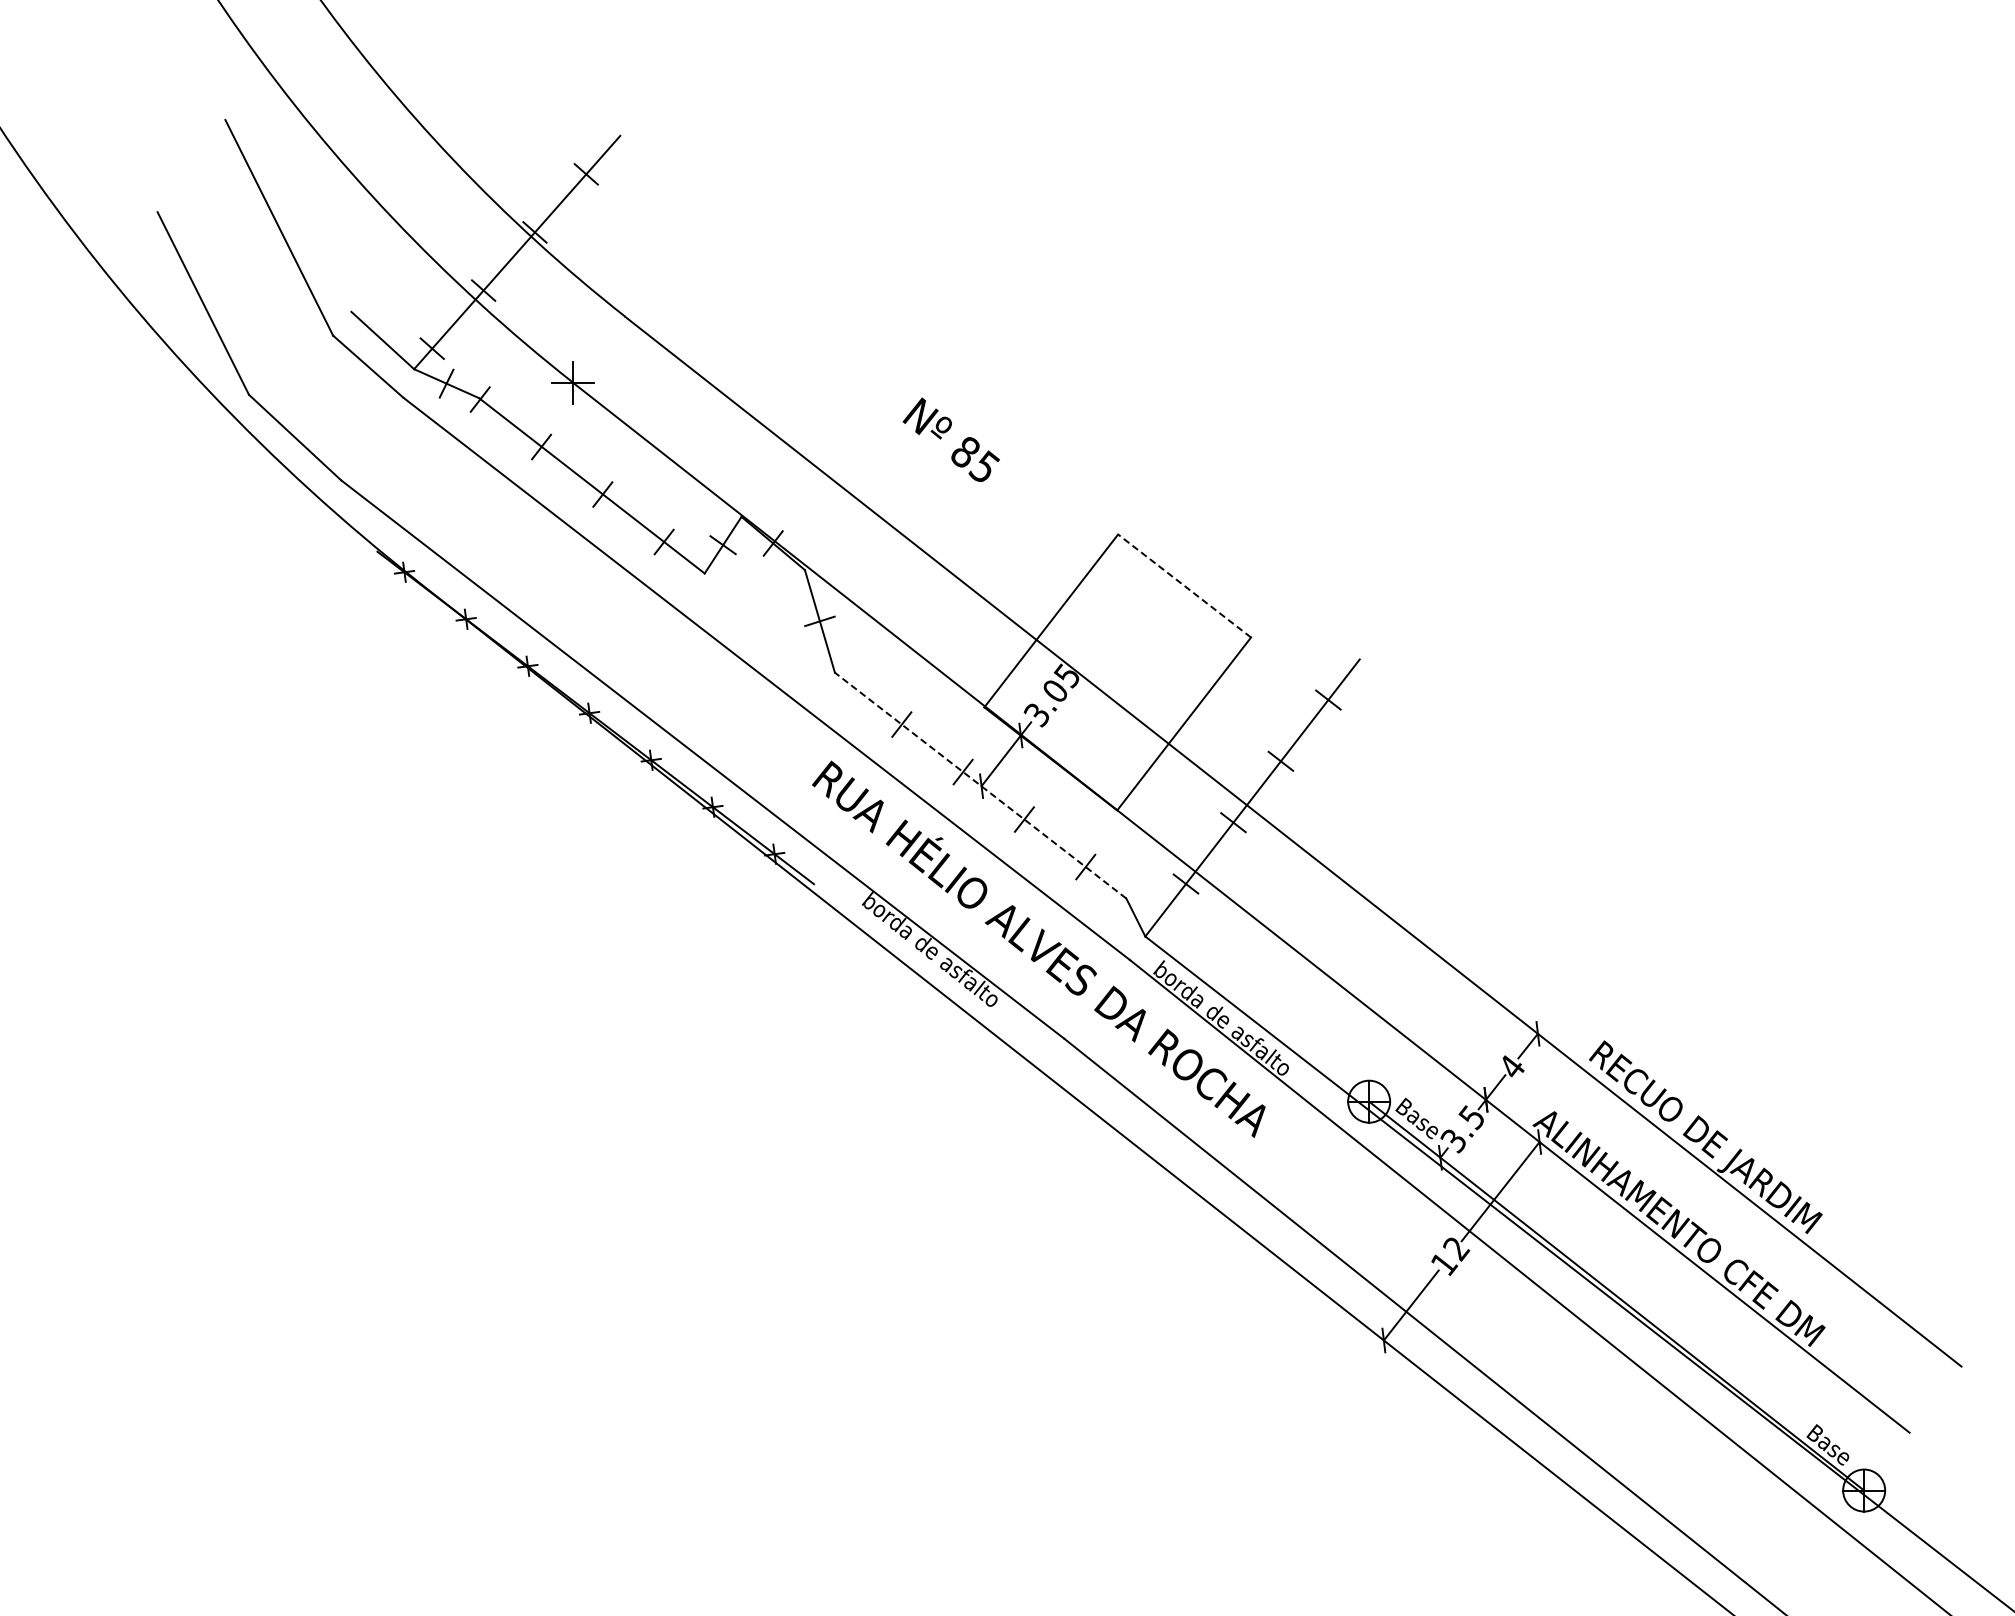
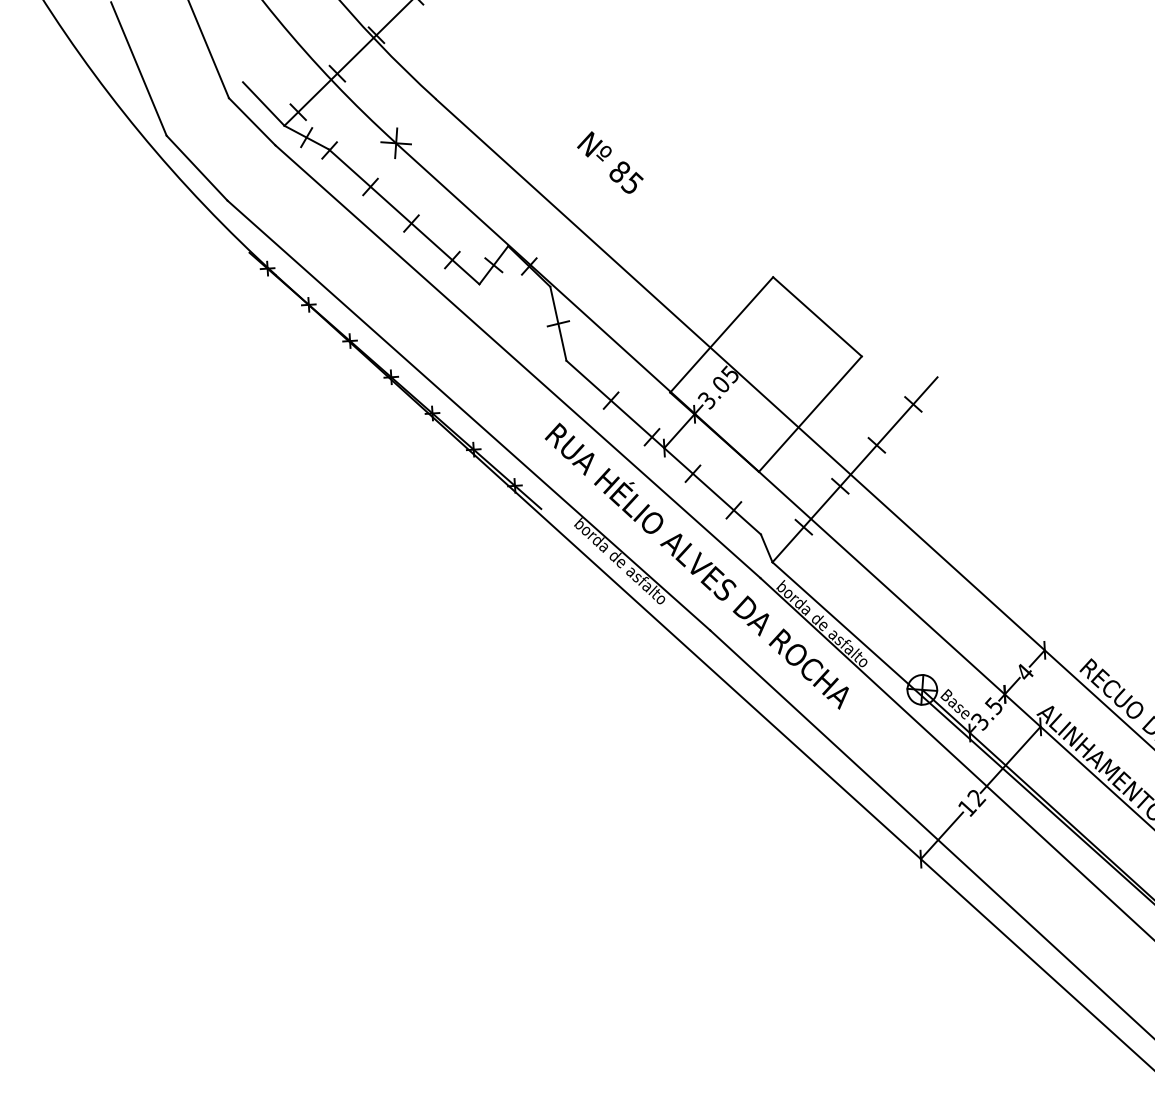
text: (950, 439) -> (609, 162), moved
line: (1184, 585) -> (817, 316), dashed -> solid
line: (980, 785) -> (663, 447), dashed -> solid

